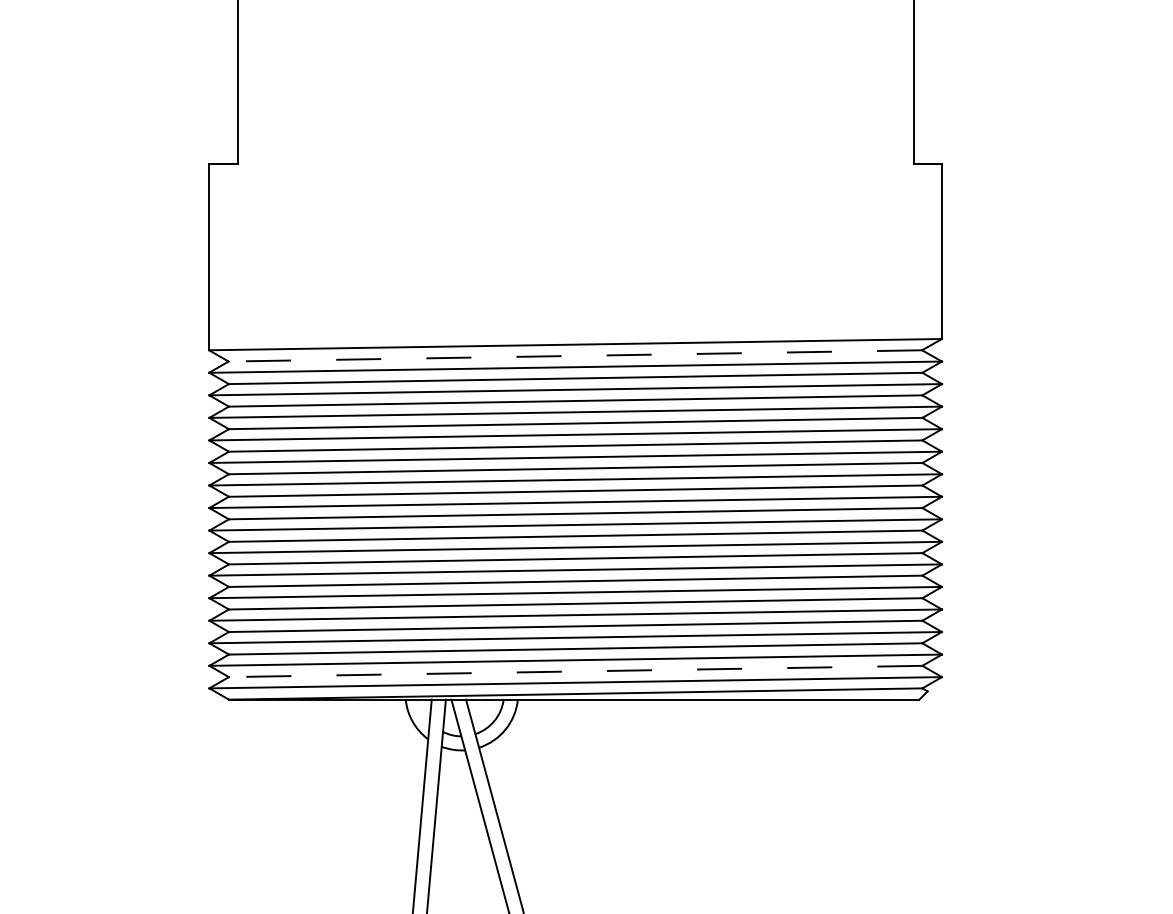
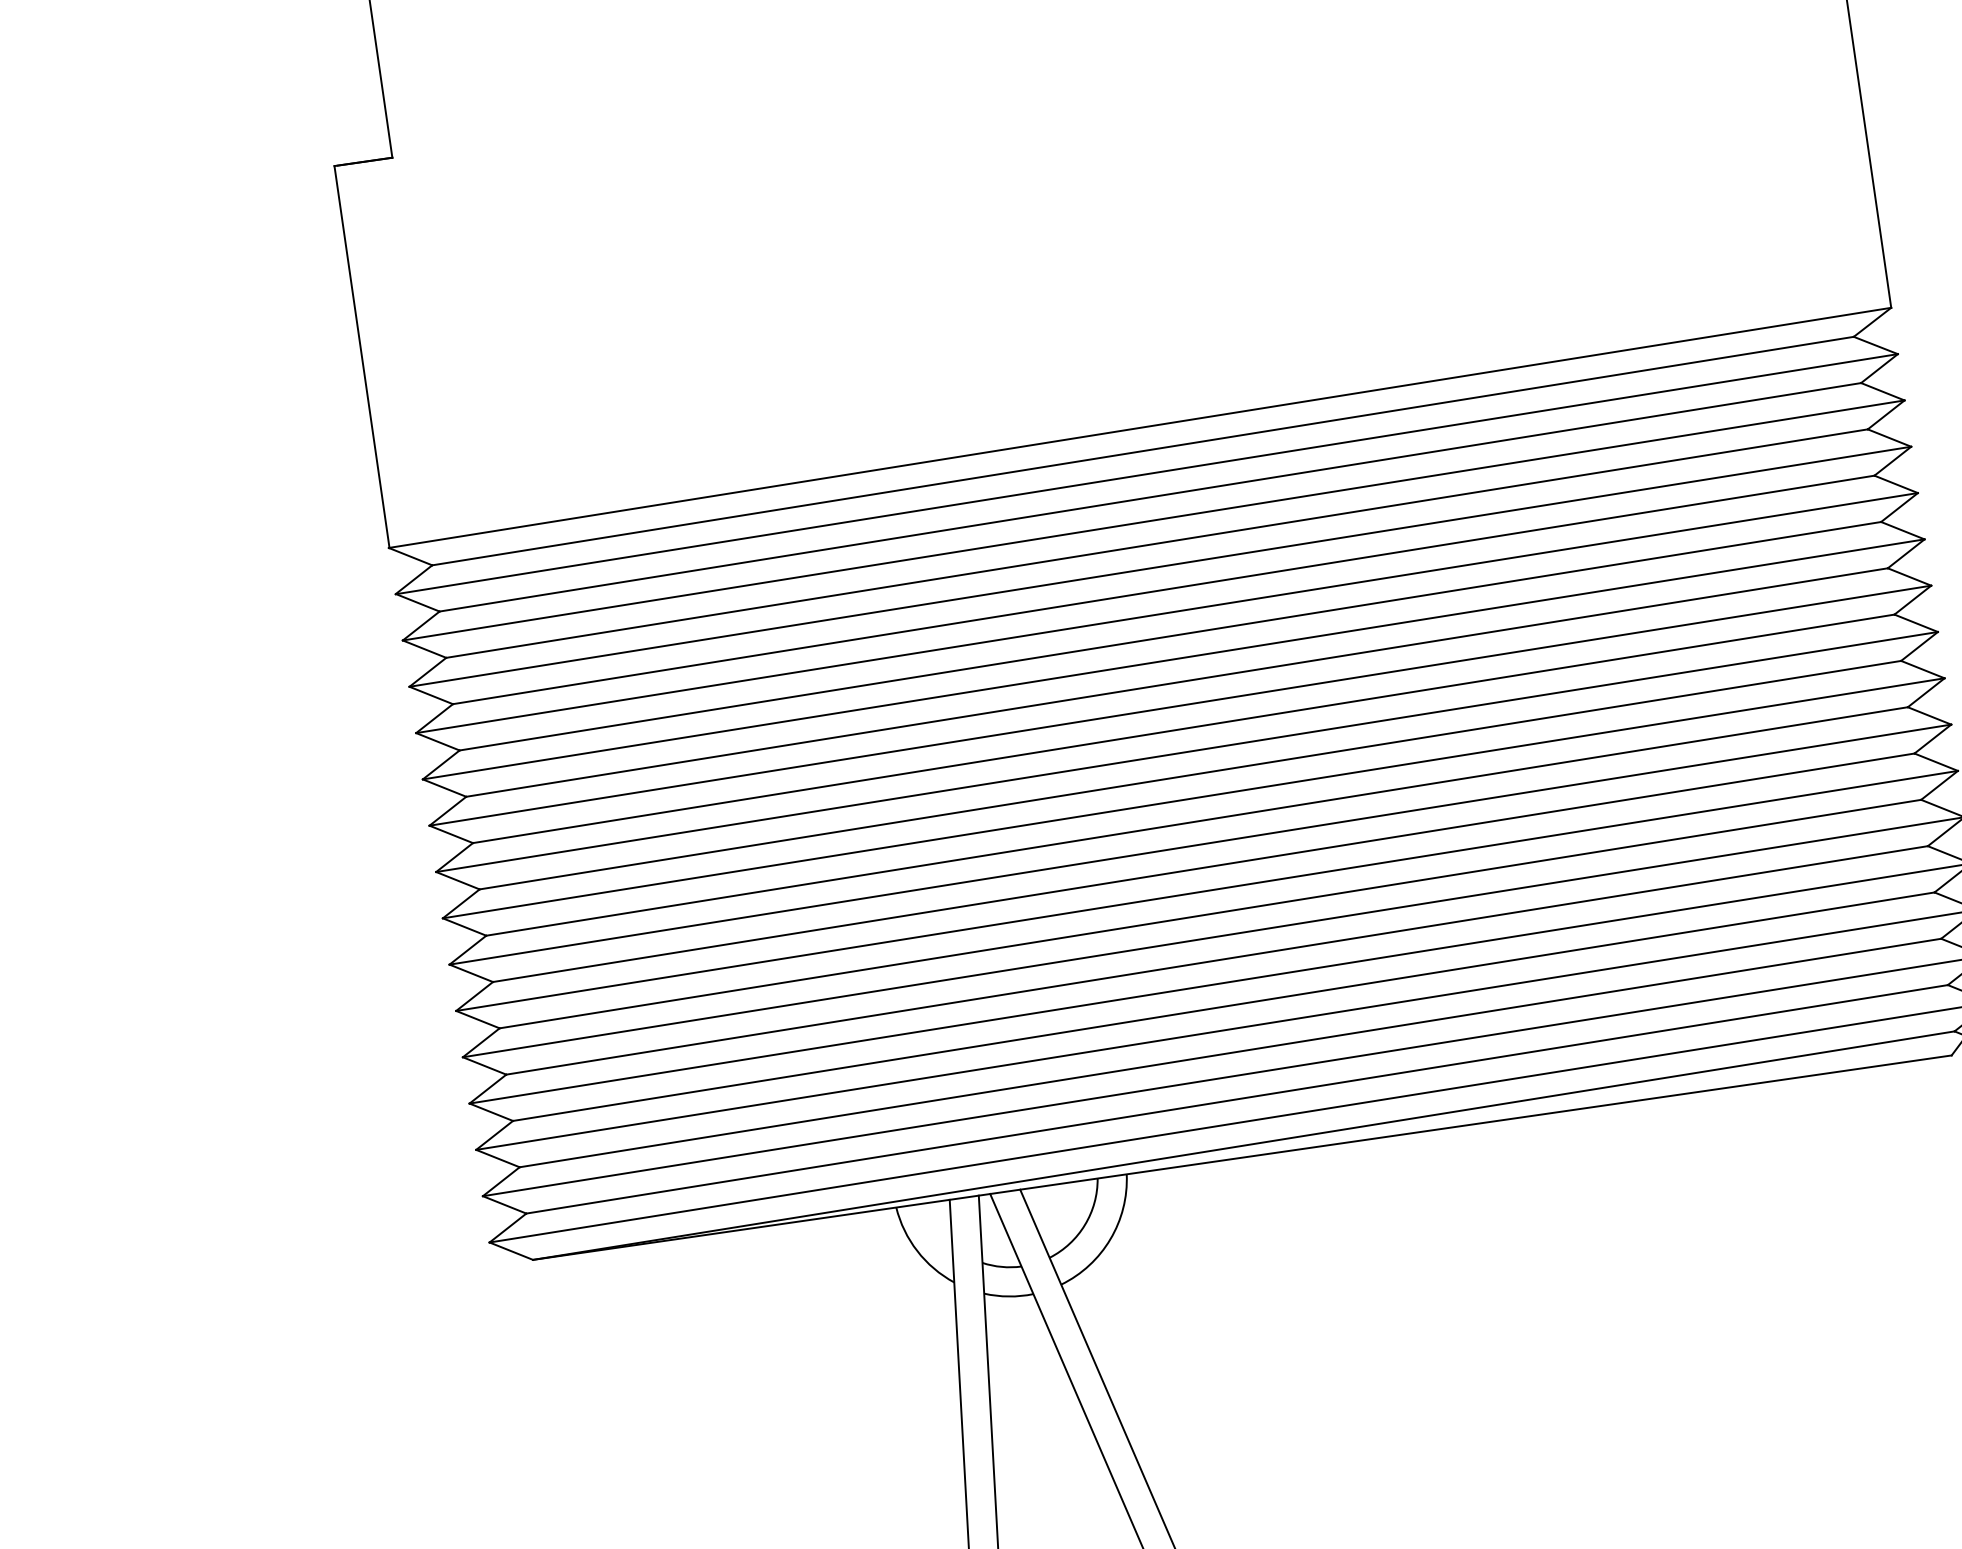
line: (575, 355) -> (1143, 450), dashed -> solid
line: (575, 671) -> (1236, 1099), dashed -> solid

